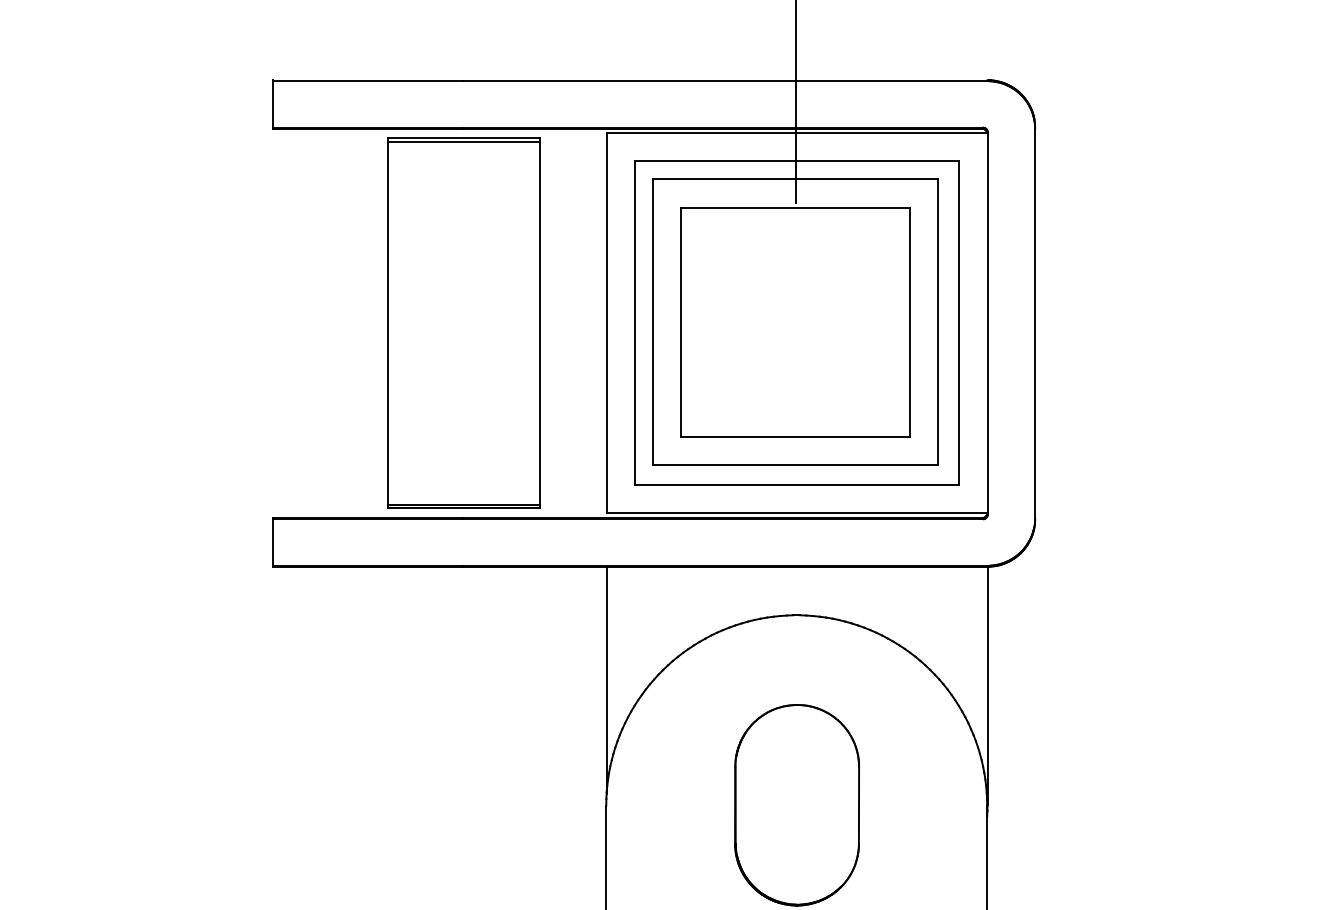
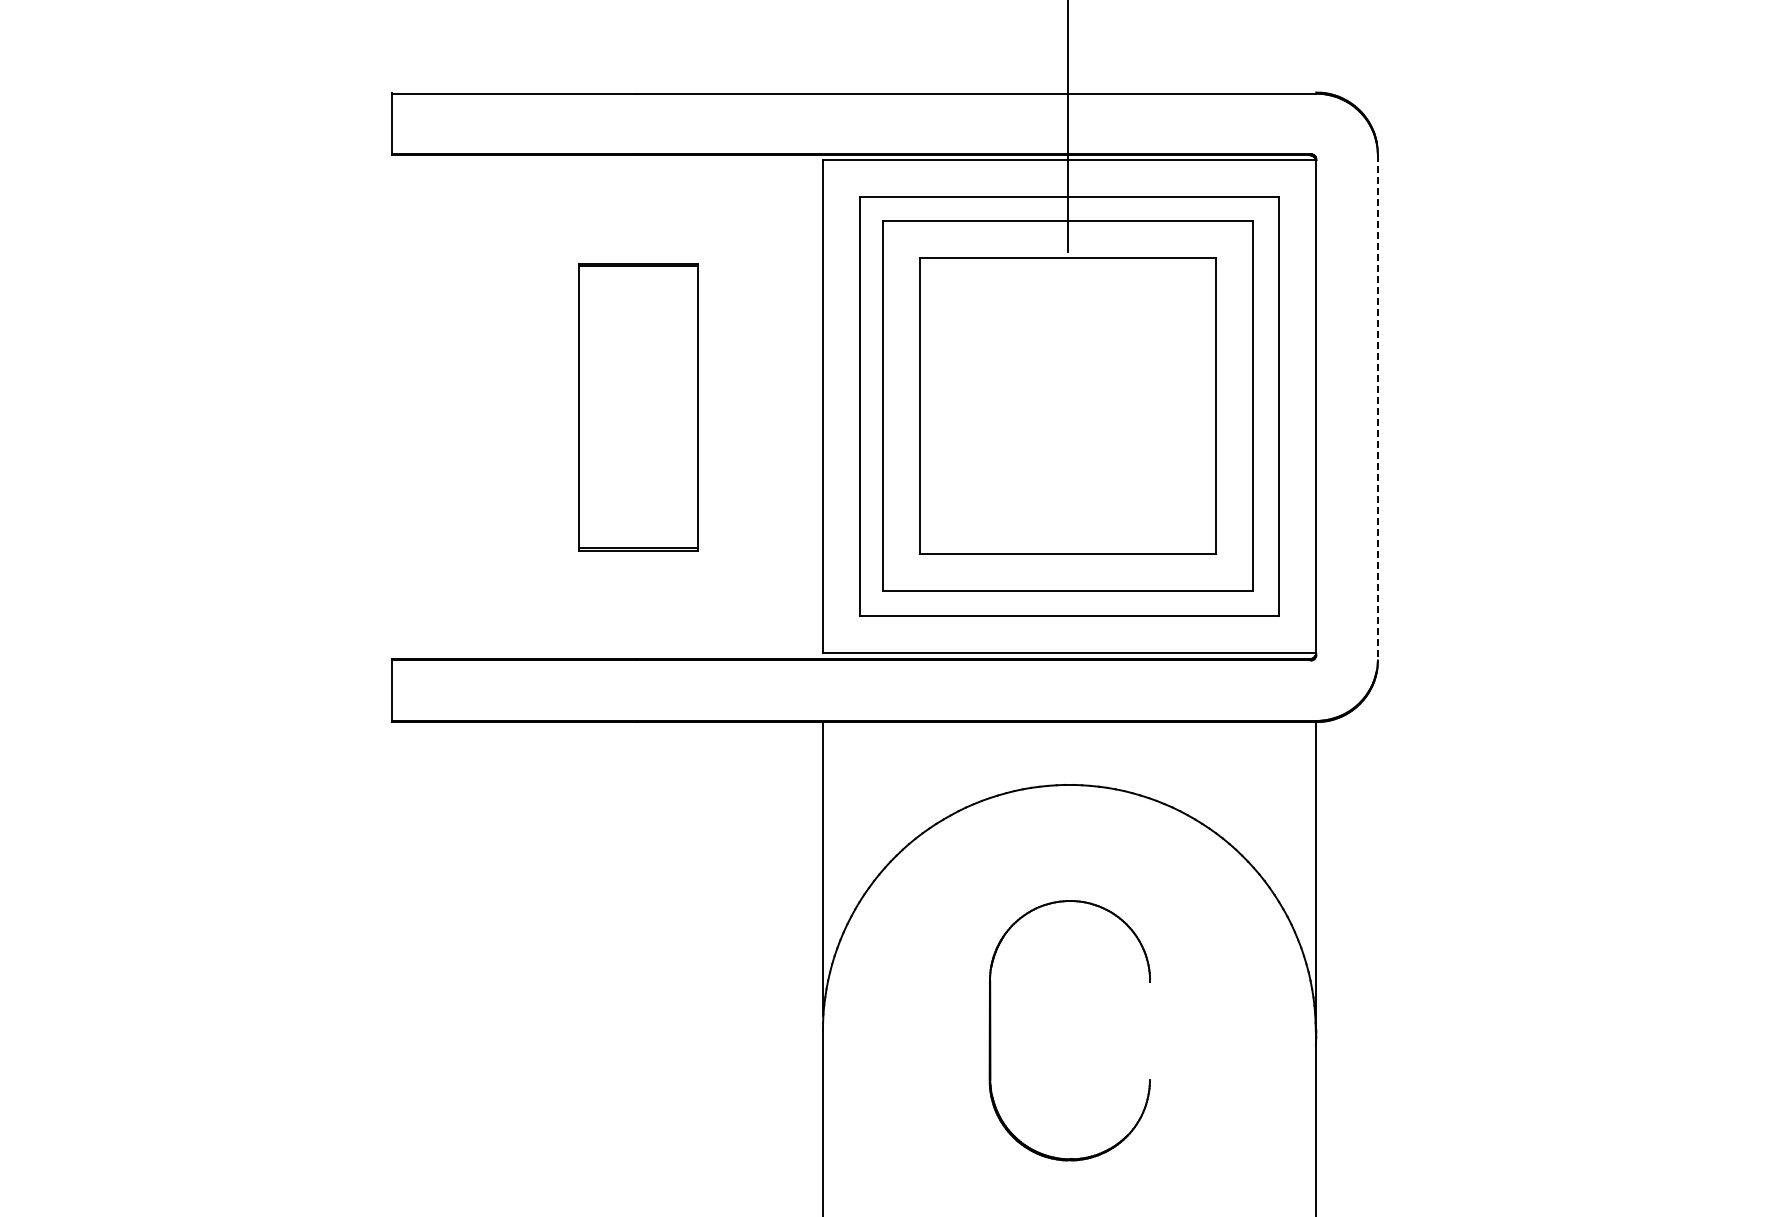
part: (463, 323) -> (638, 407), size x0.6
line: (1034, 323) -> (1377, 407), solid -> dashed
line: (858, 805) -> (1149, 1030), removed

